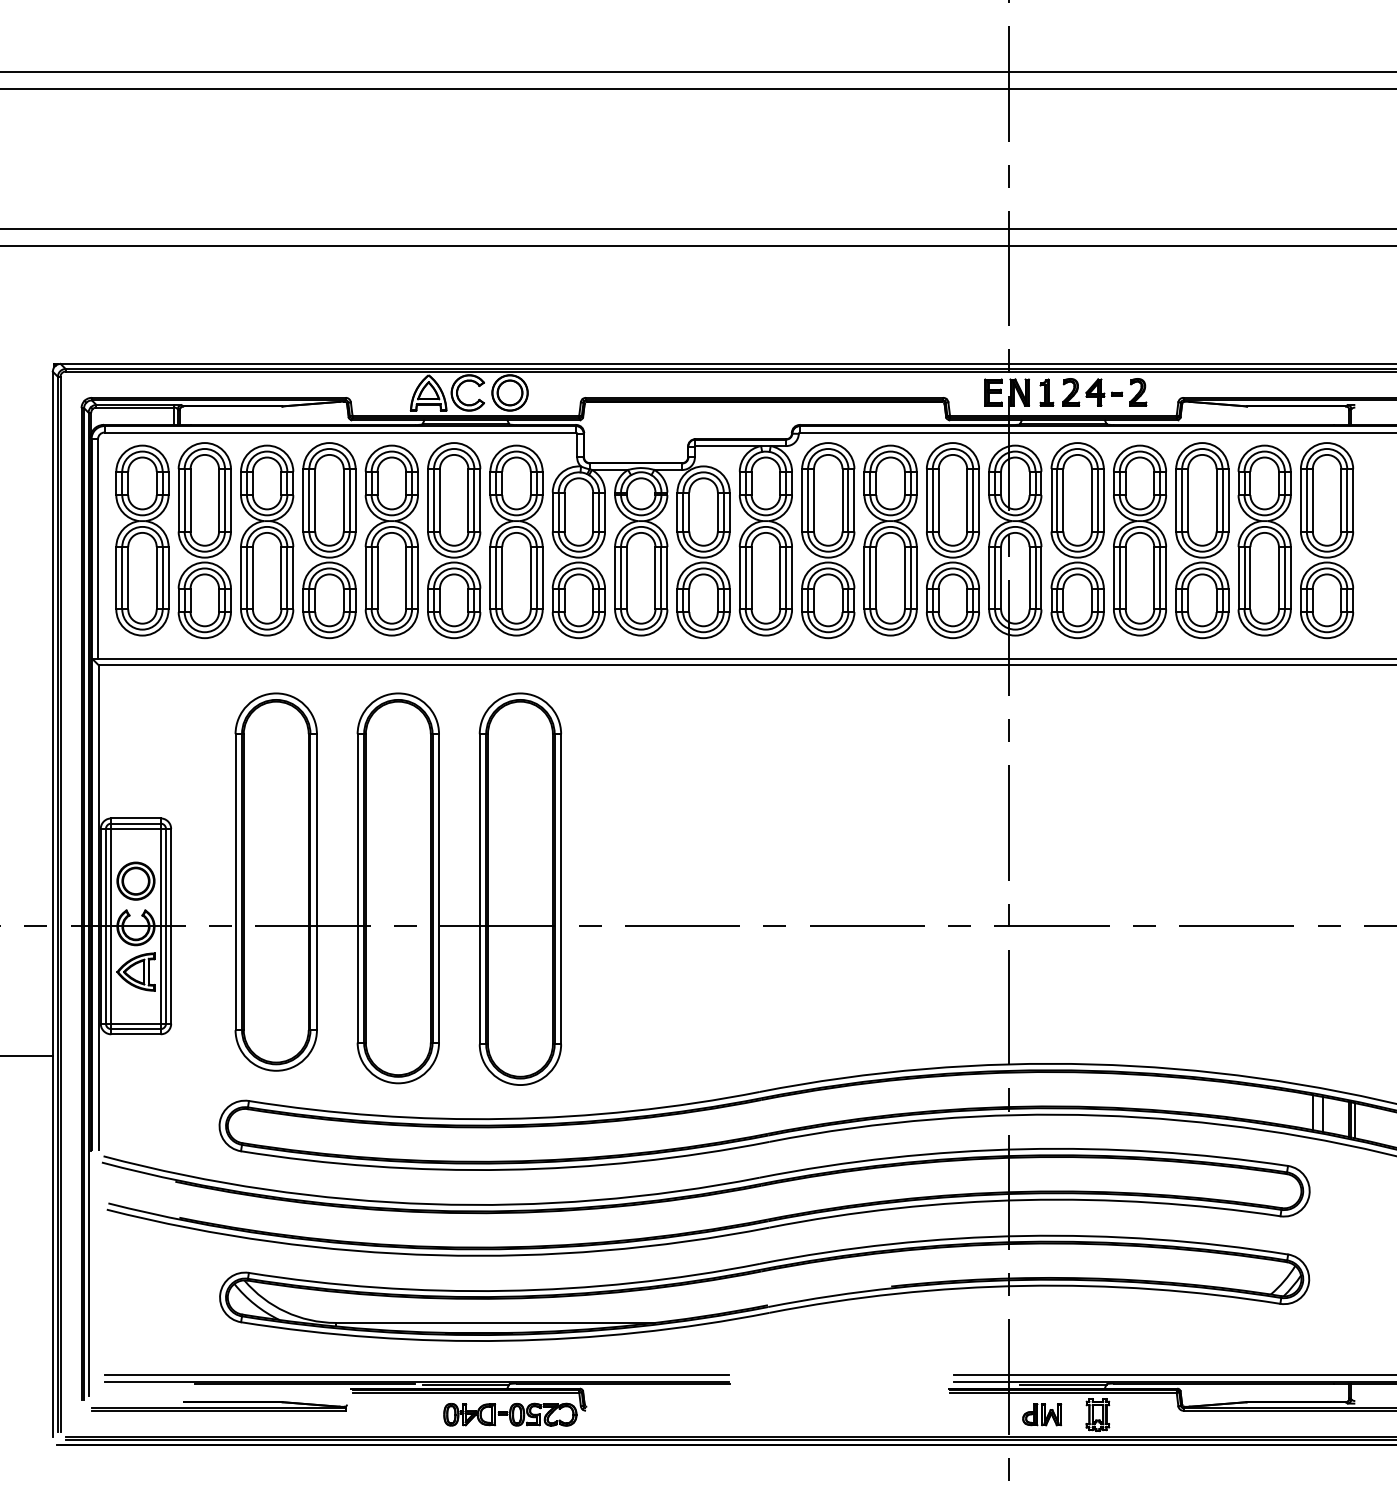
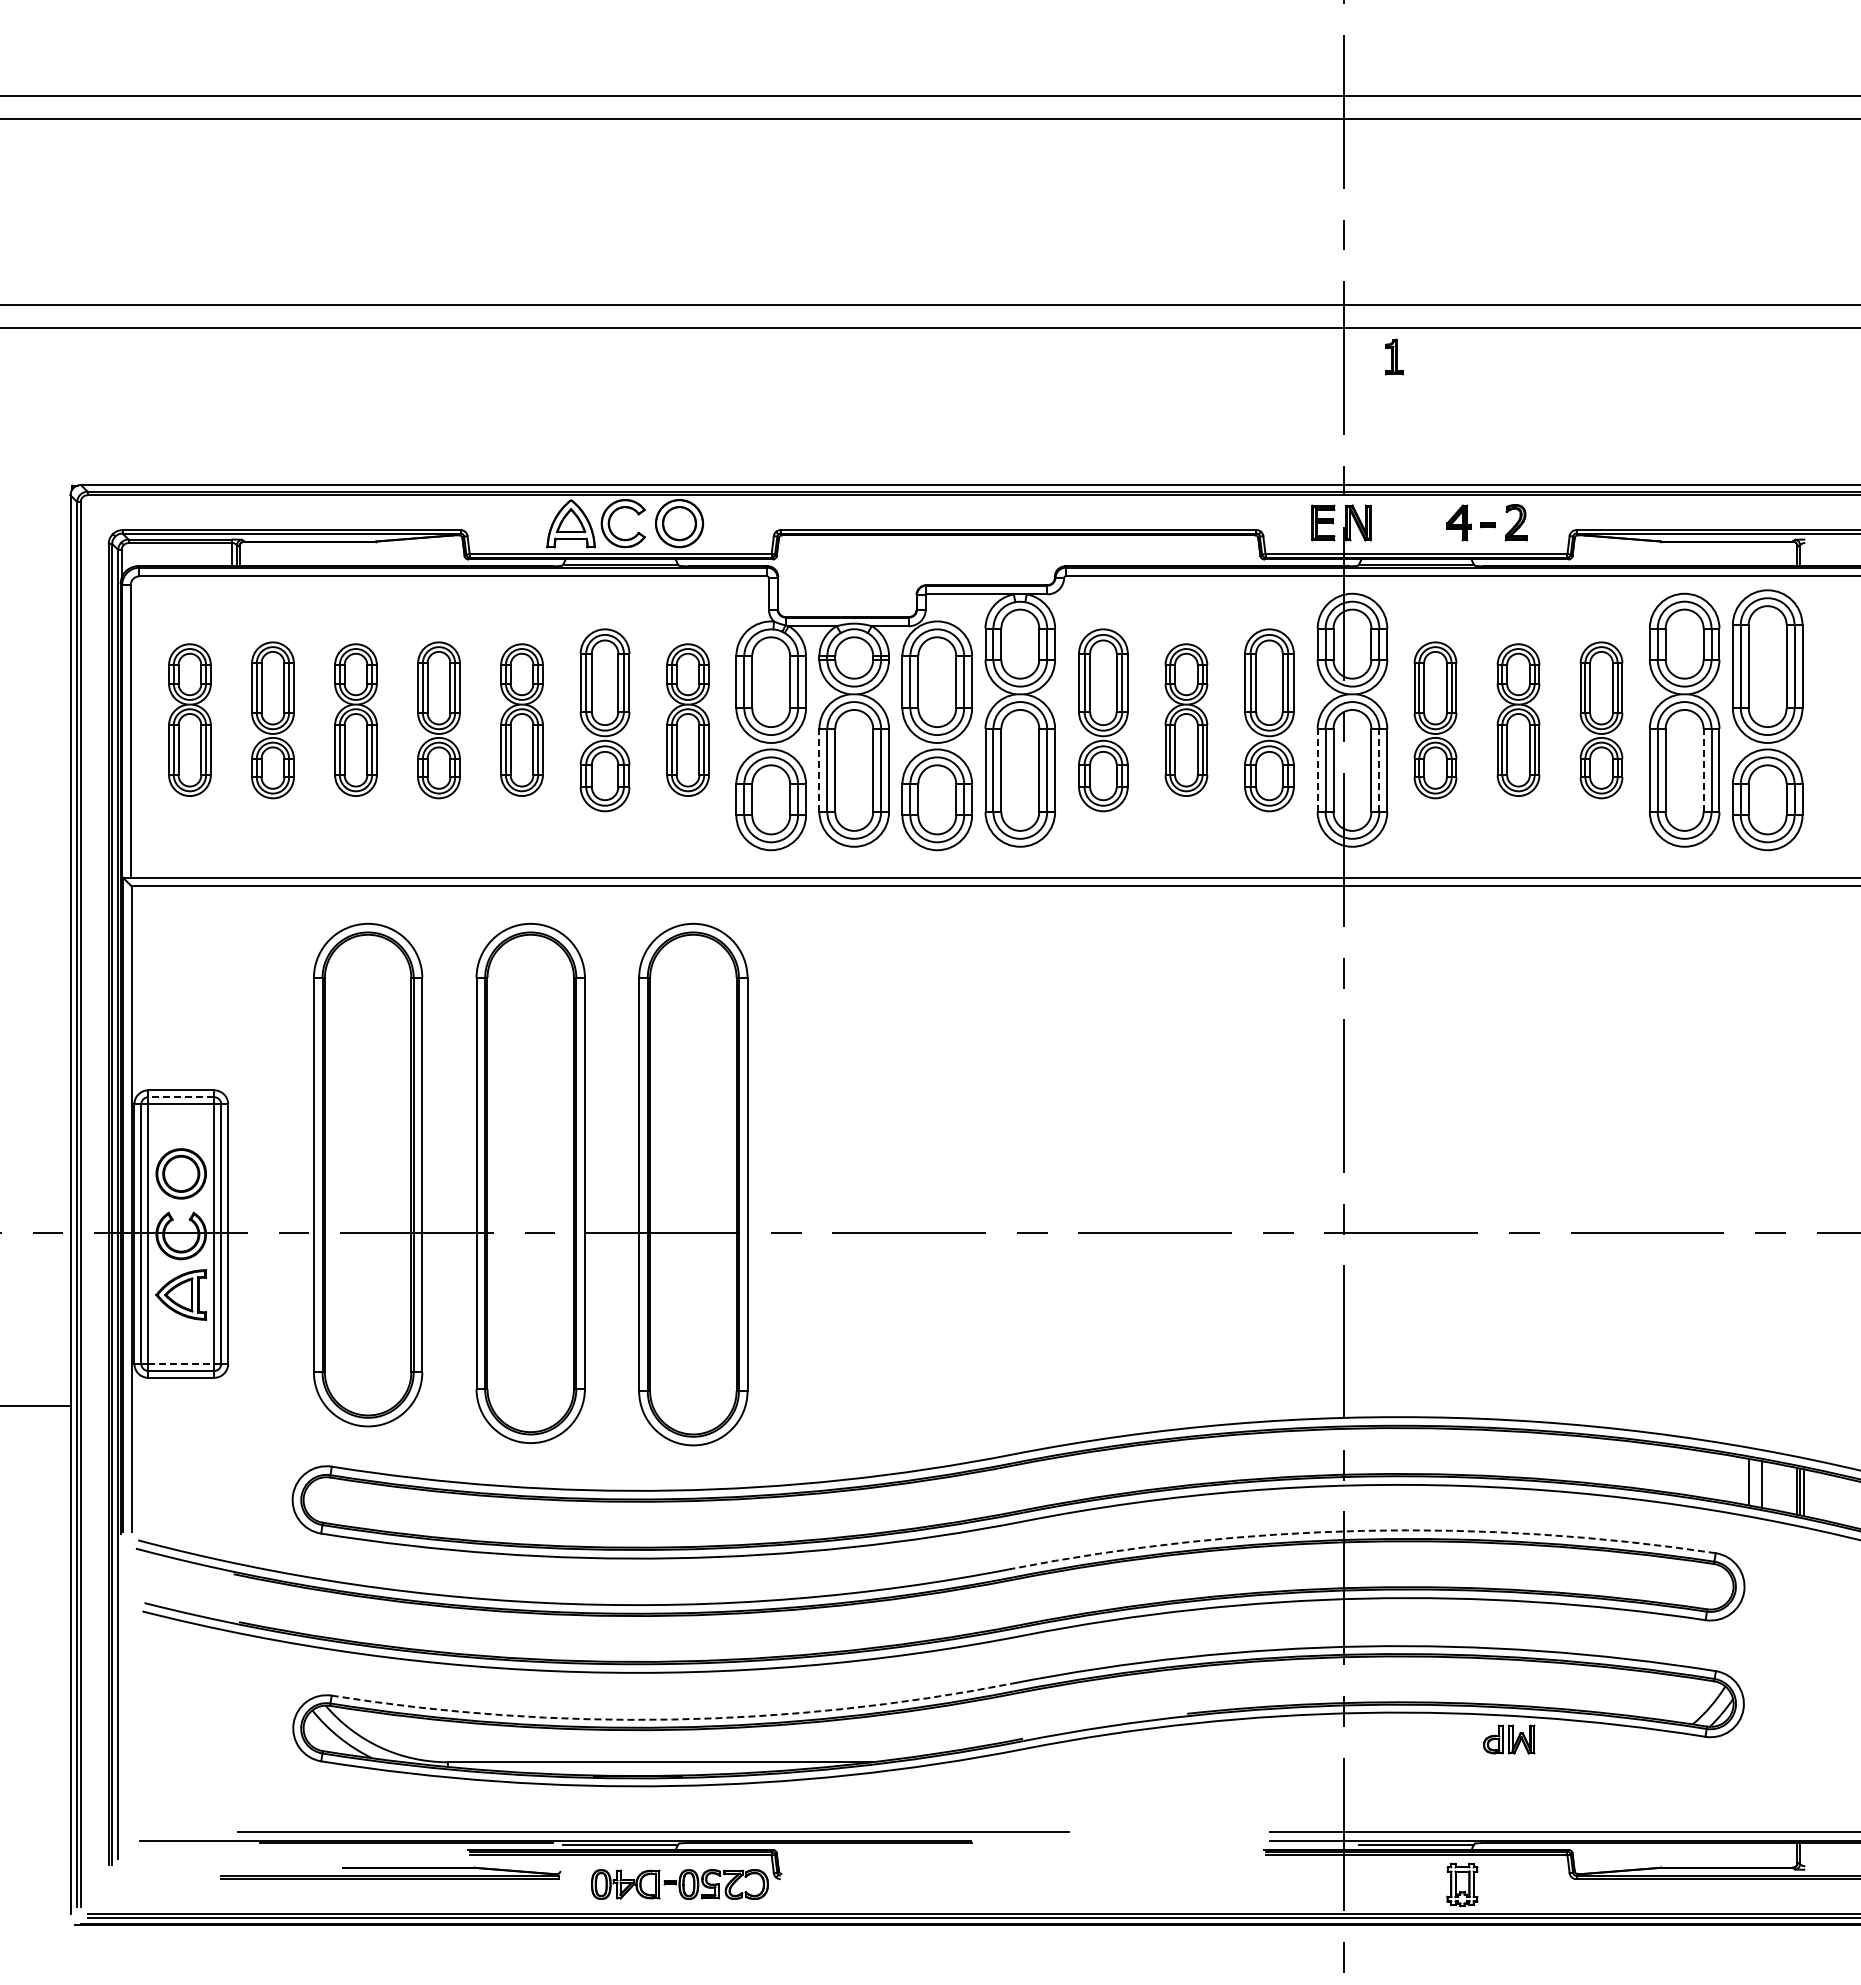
part: (1046, 392) -> (1394, 356), moved
part: (1070, 392) -> (1426, 522), removed
part: (142, 540) -> (189, 719), size x0.6
part: (204, 540) -> (272, 720), size x0.6
part: (266, 540) -> (355, 719), size x0.6
part: (329, 540) -> (438, 720), size x0.6
part: (391, 540) -> (521, 719), size x0.6
part: (453, 540) -> (604, 720), size x0.7
part: (516, 540) -> (687, 719), size x0.6
part: (828, 540) -> (1103, 720), size x0.7
part: (890, 540) -> (1186, 719), size x0.6
part: (953, 540) -> (1269, 720), size x0.7
part: (1077, 540) -> (1435, 720), size x0.6
part: (1139, 540) -> (1518, 719), size x0.6
part: (1202, 540) -> (1601, 720), size x0.6
line: (615, 578) -> (819, 770), solid -> dashed
line: (989, 578) -> (1317, 770), solid -> dashed
line: (1035, 578) -> (1379, 770), solid -> dashed
line: (1278, 578) -> (1703, 770), solid -> dashed
line: (136, 823) -> (181, 1097), solid -> dashed
line: (136, 1024) -> (181, 1364), solid -> dashed
arc: (1023, 1148) -> (1363, 1530), solid -> dashed
arc: (504, 1290) -> (672, 1719), solid -> dashed
line: (416, 1374) -> (653, 1831), moved
part: (219, 1405) -> (390, 1872), moved
part: (1042, 1414) -> (1509, 1739), moved

